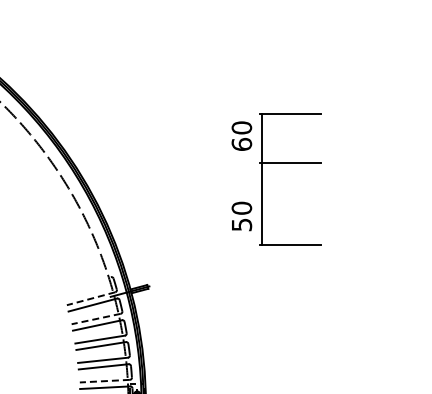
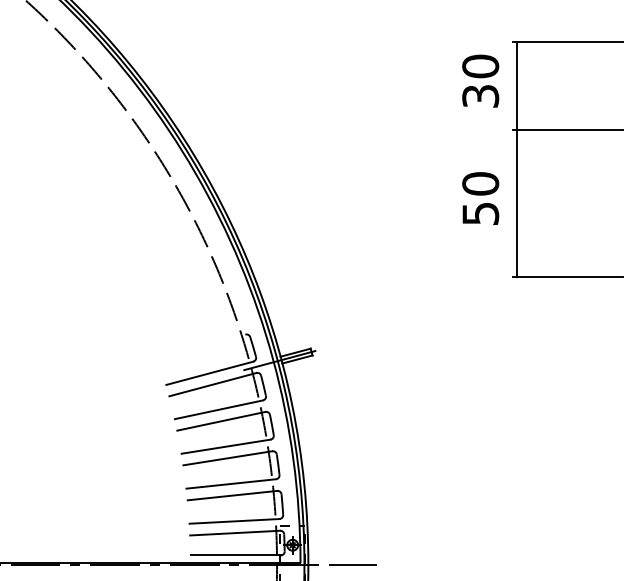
text: (241, 143) -> (479, 94), 60 -> 30
text: (241, 216) -> (479, 198), moved
line: (90, 298) -> (208, 372), dashed -> solid
line: (95, 319) -> (217, 410), dashed -> solid
line: (104, 381) -> (233, 521), dashed -> solid

